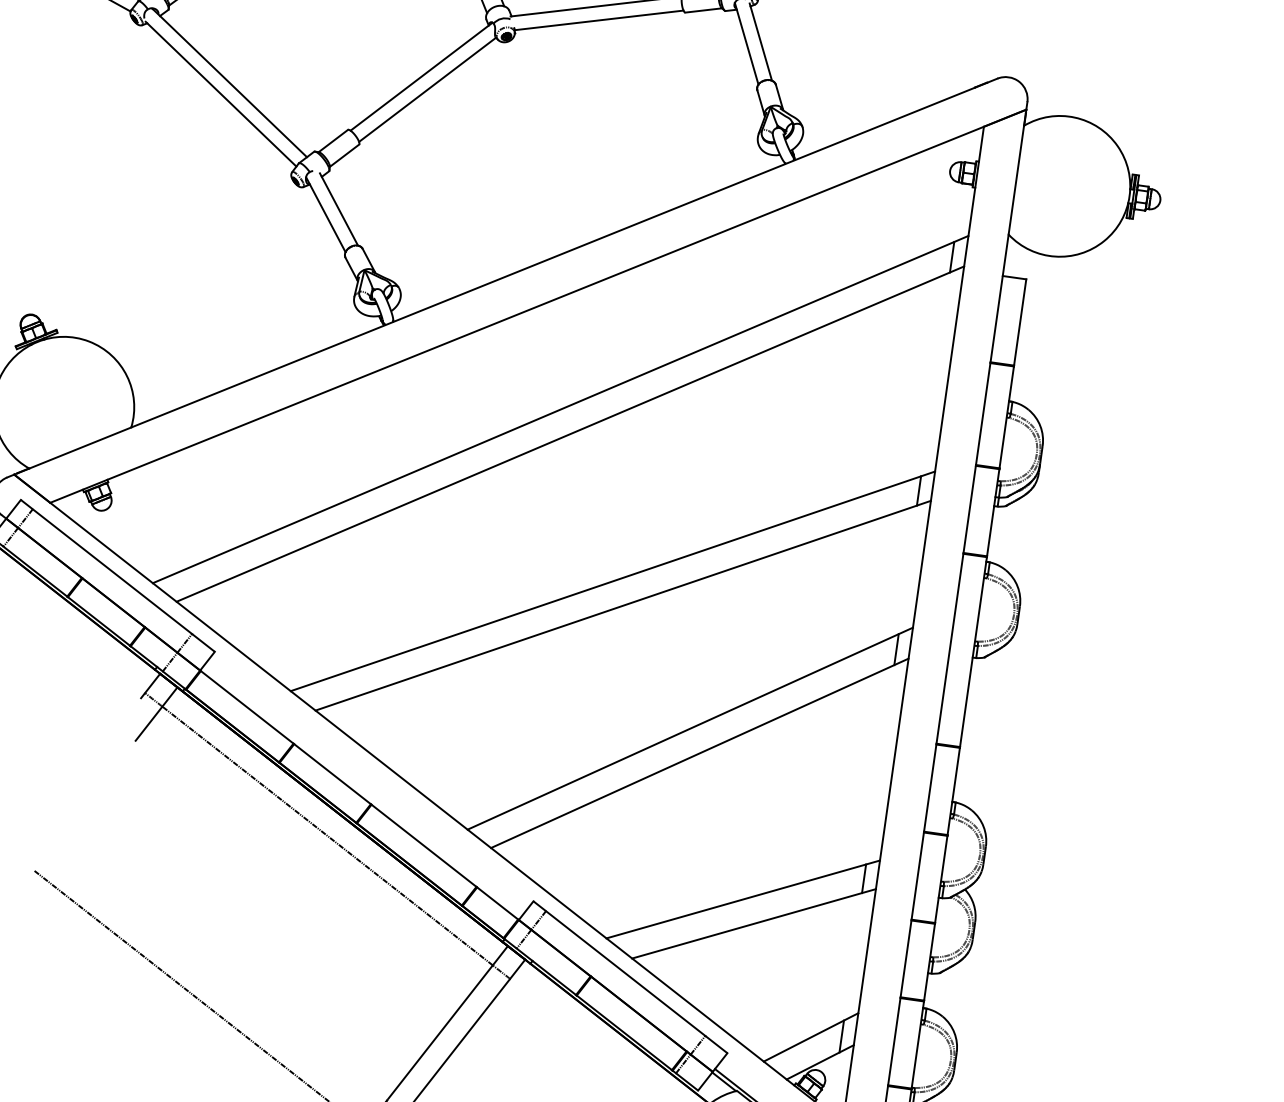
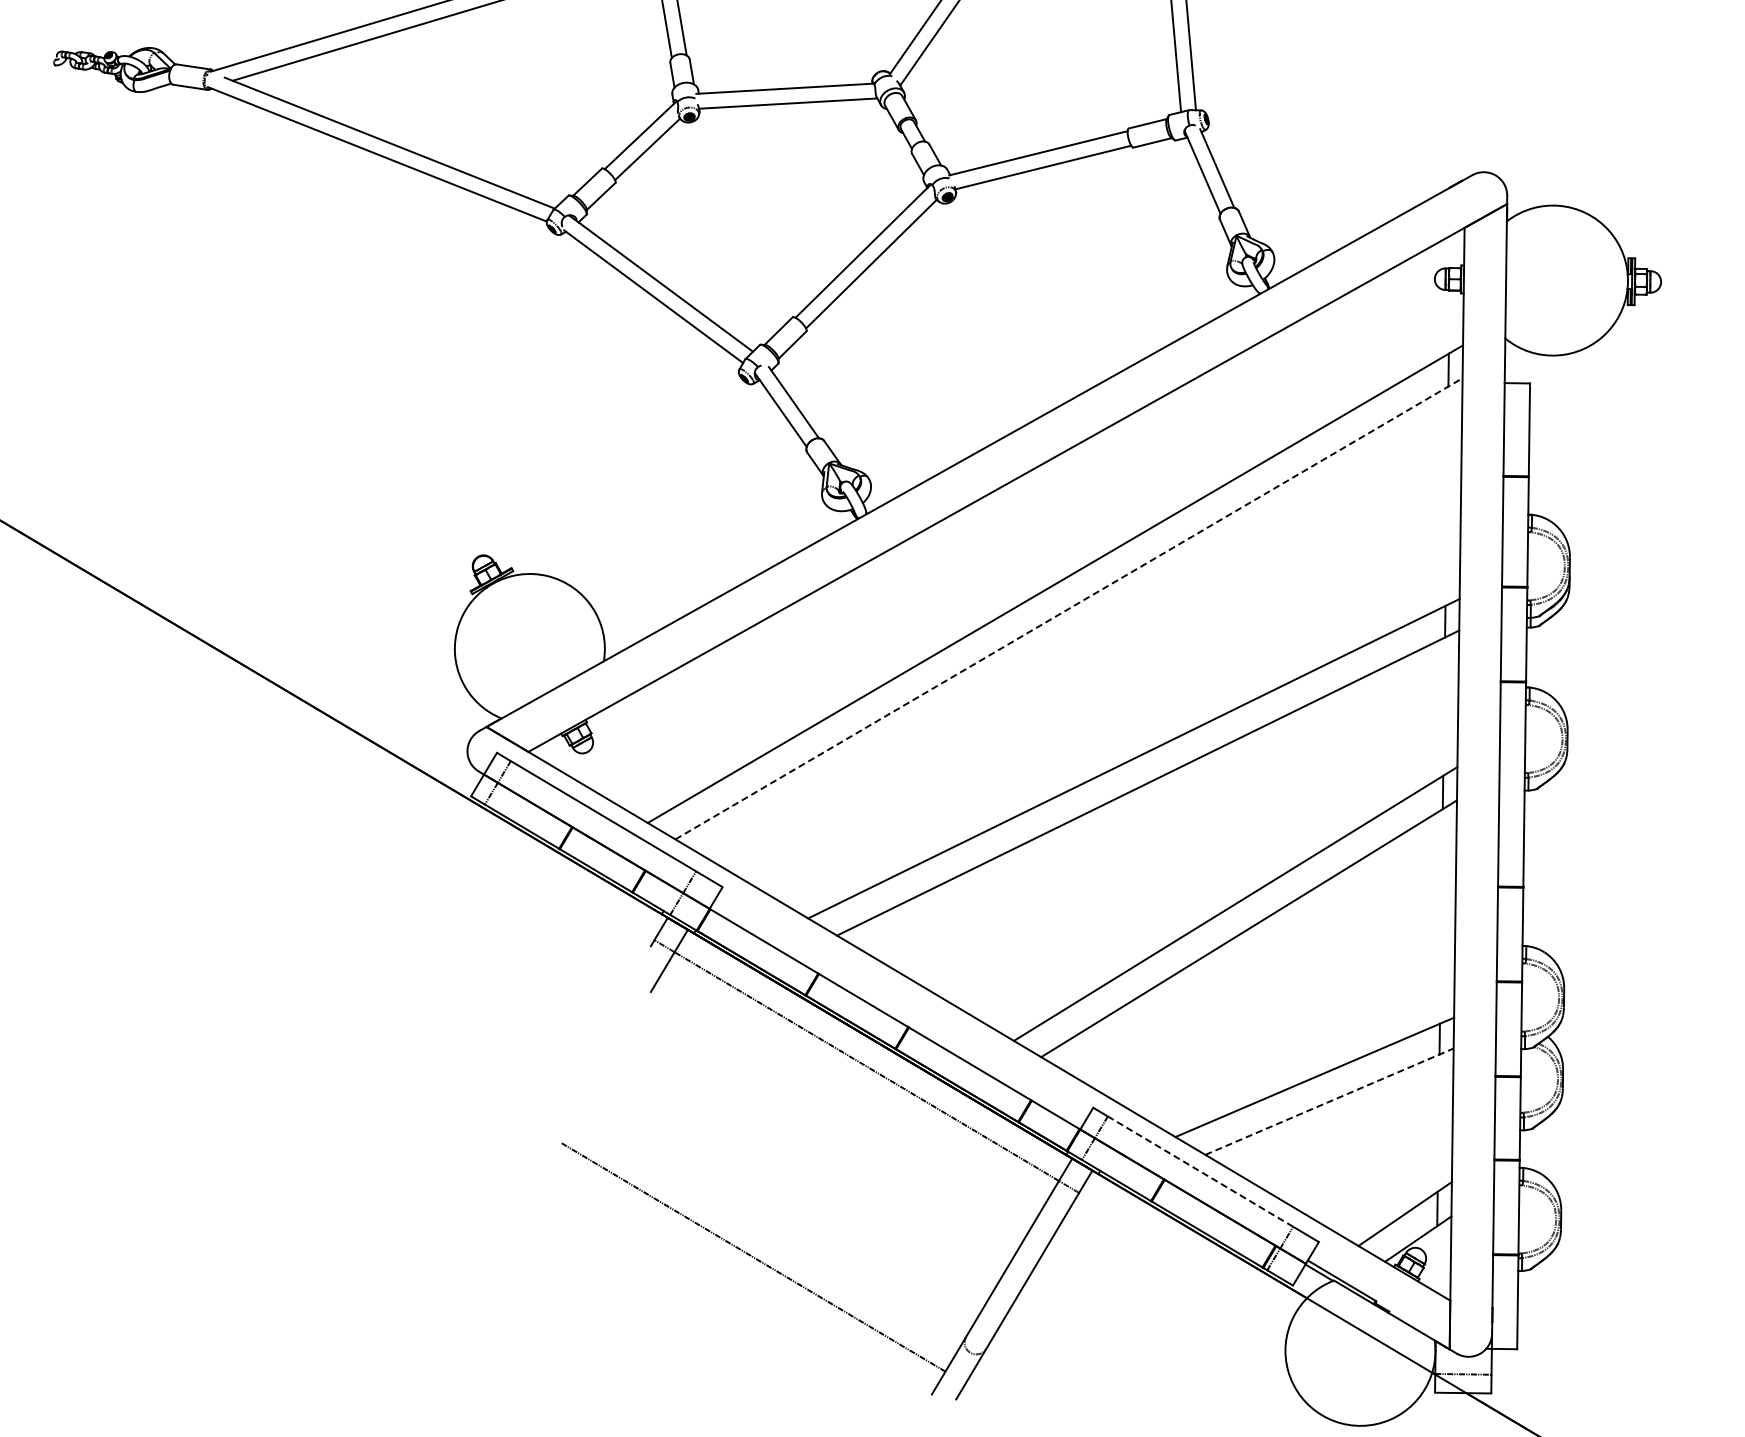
line: (570, 433) -> (1069, 608), solid -> dashed
line: (754, 923) -> (1329, 1101), solid -> dashed
line: (625, 973) -> (1200, 1171), solid -> dashed

